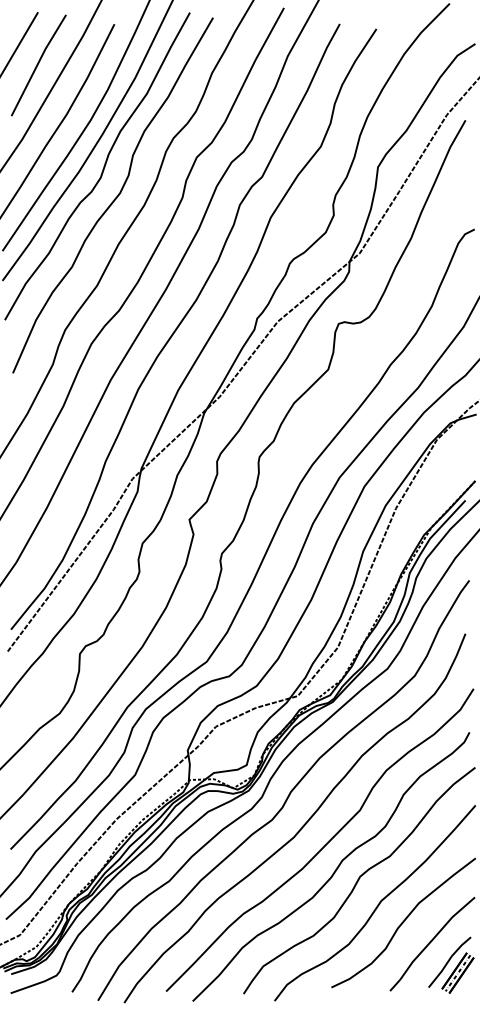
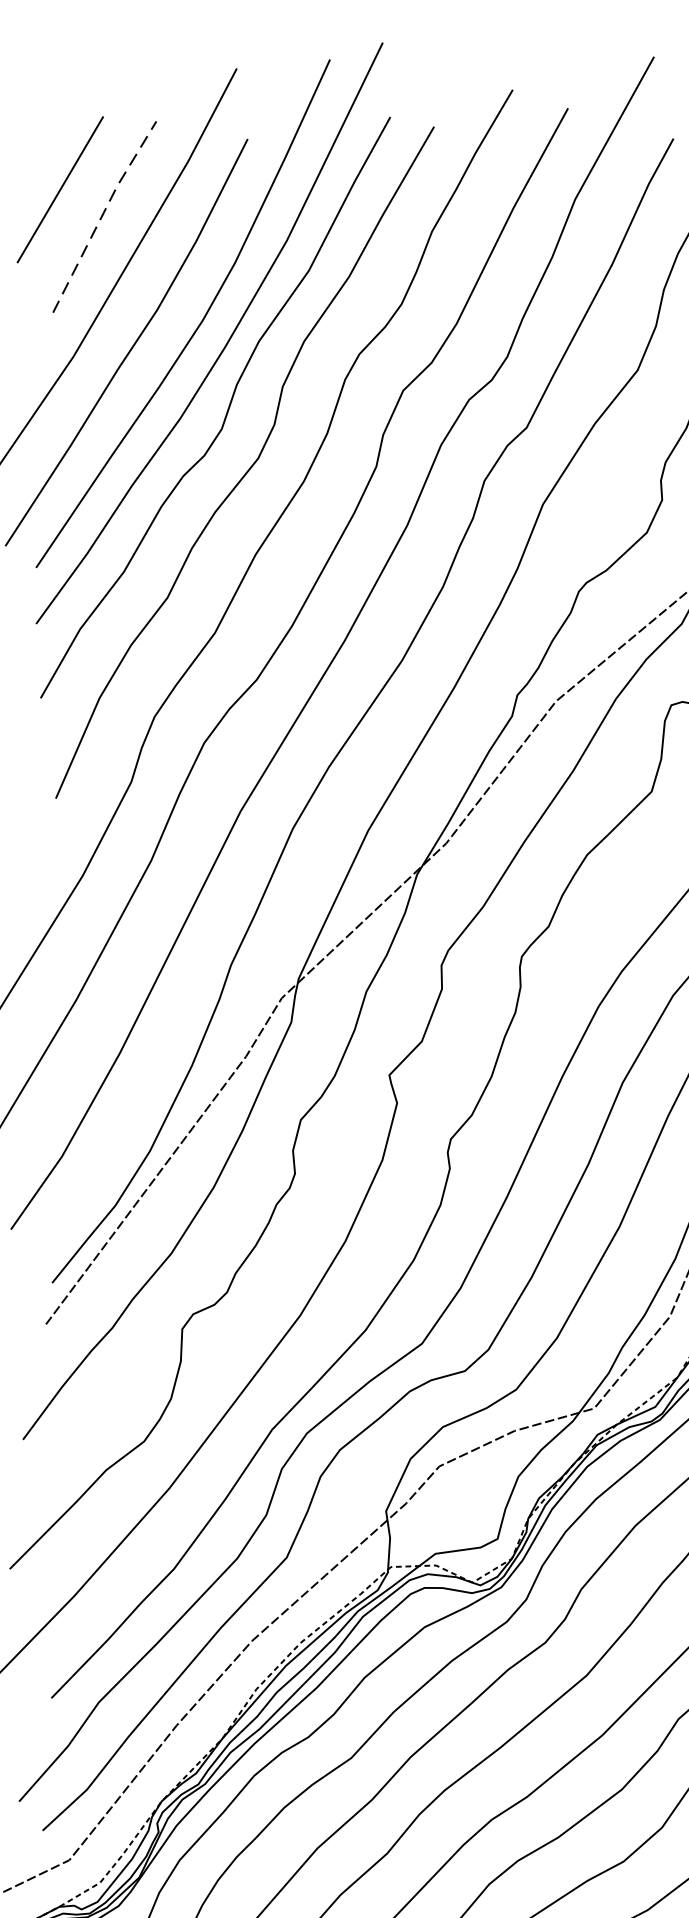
line: (37, 63) -> (102, 213), solid -> dashed

